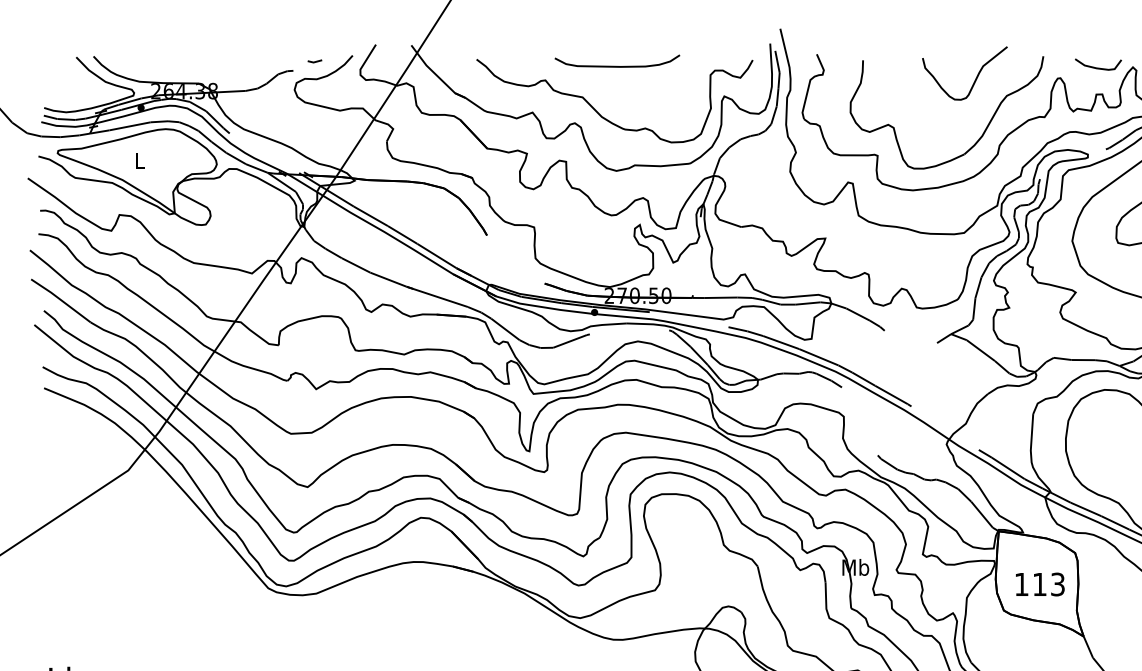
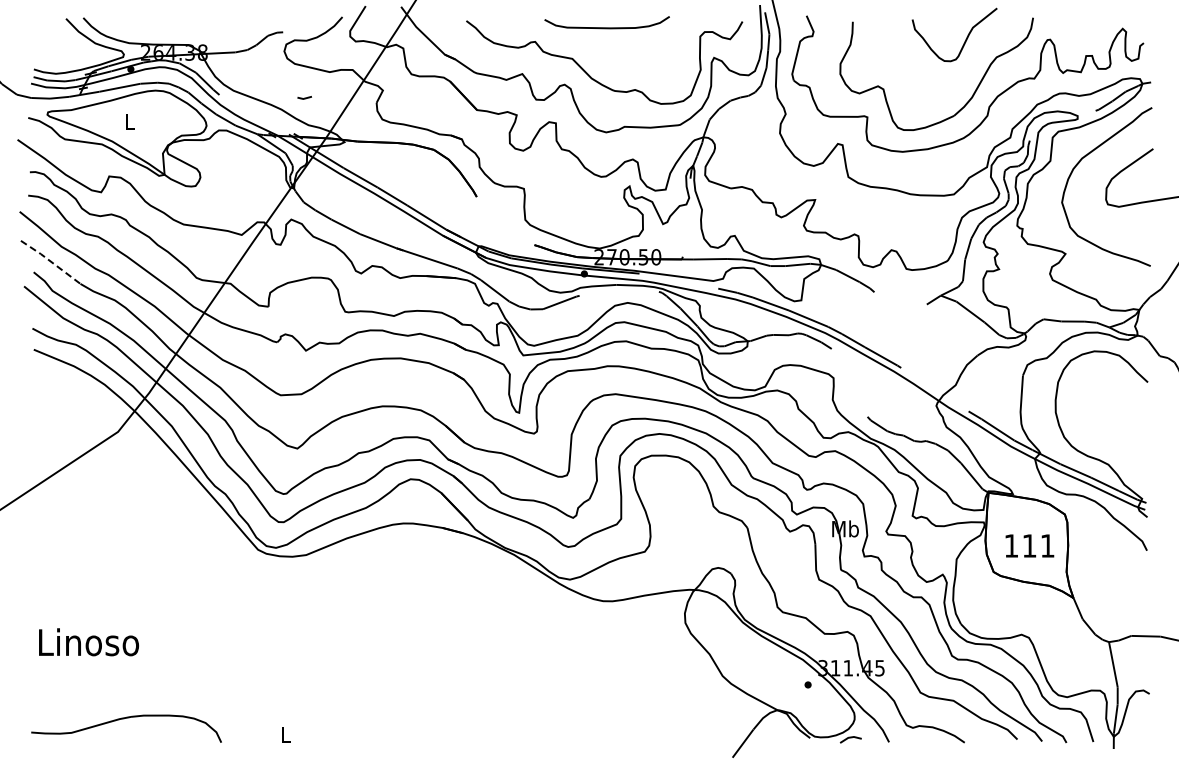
line: (314, 61) -> (304, 97), moved
curve: (1096, 67) -> (1086, 28), removed
line: (61, 300) -> (51, 261), solid -> dashed
text: (1057, 584) -> (1047, 545), 113 -> 111

